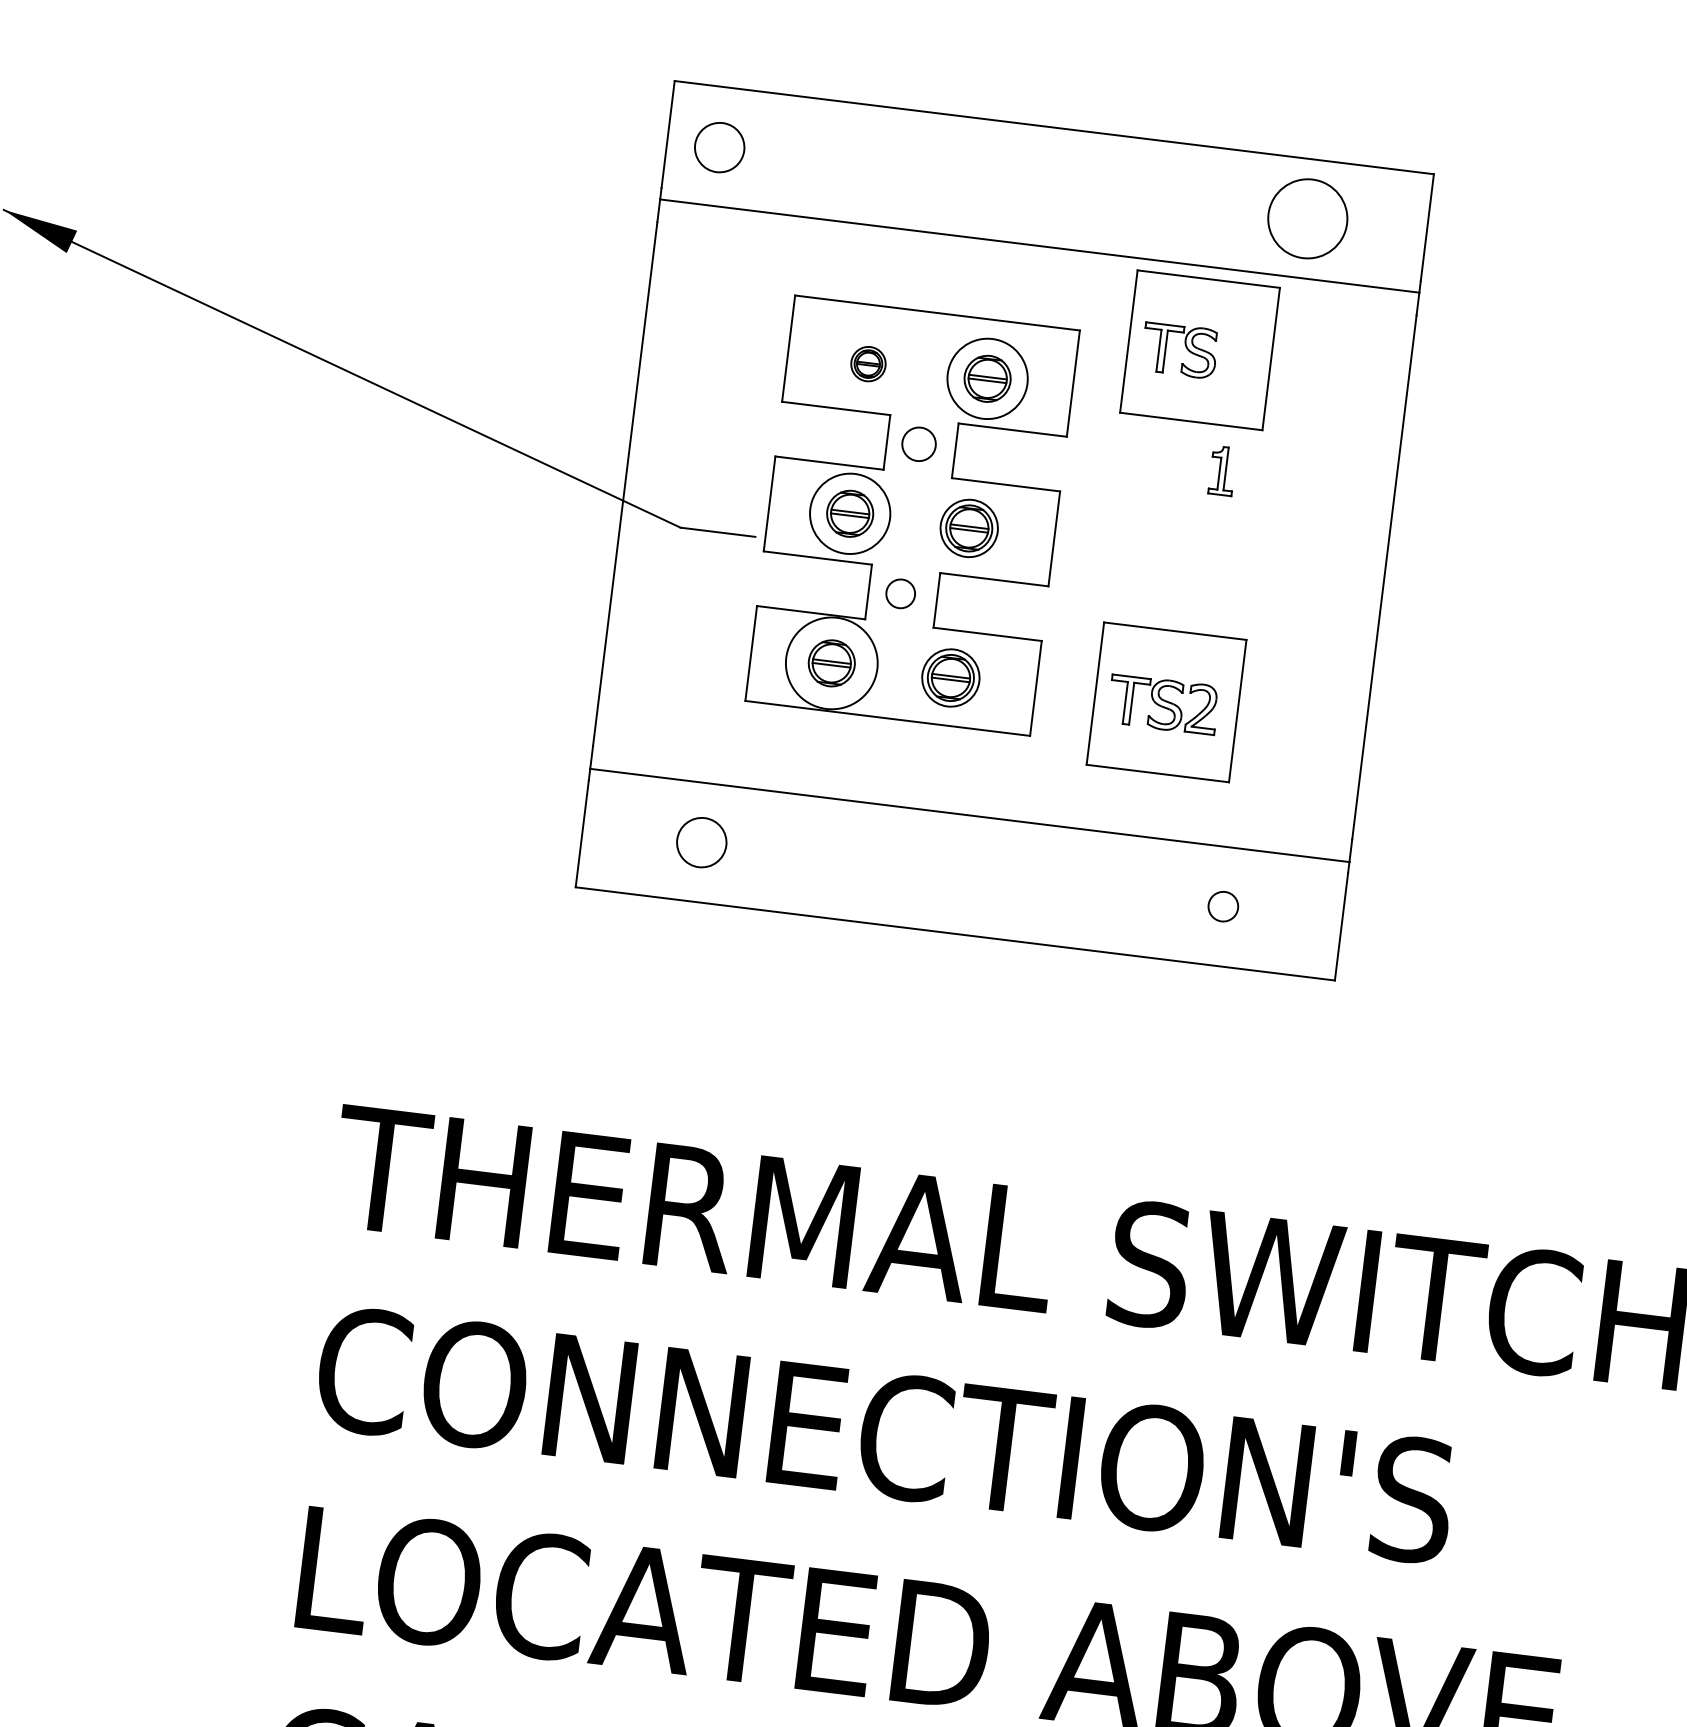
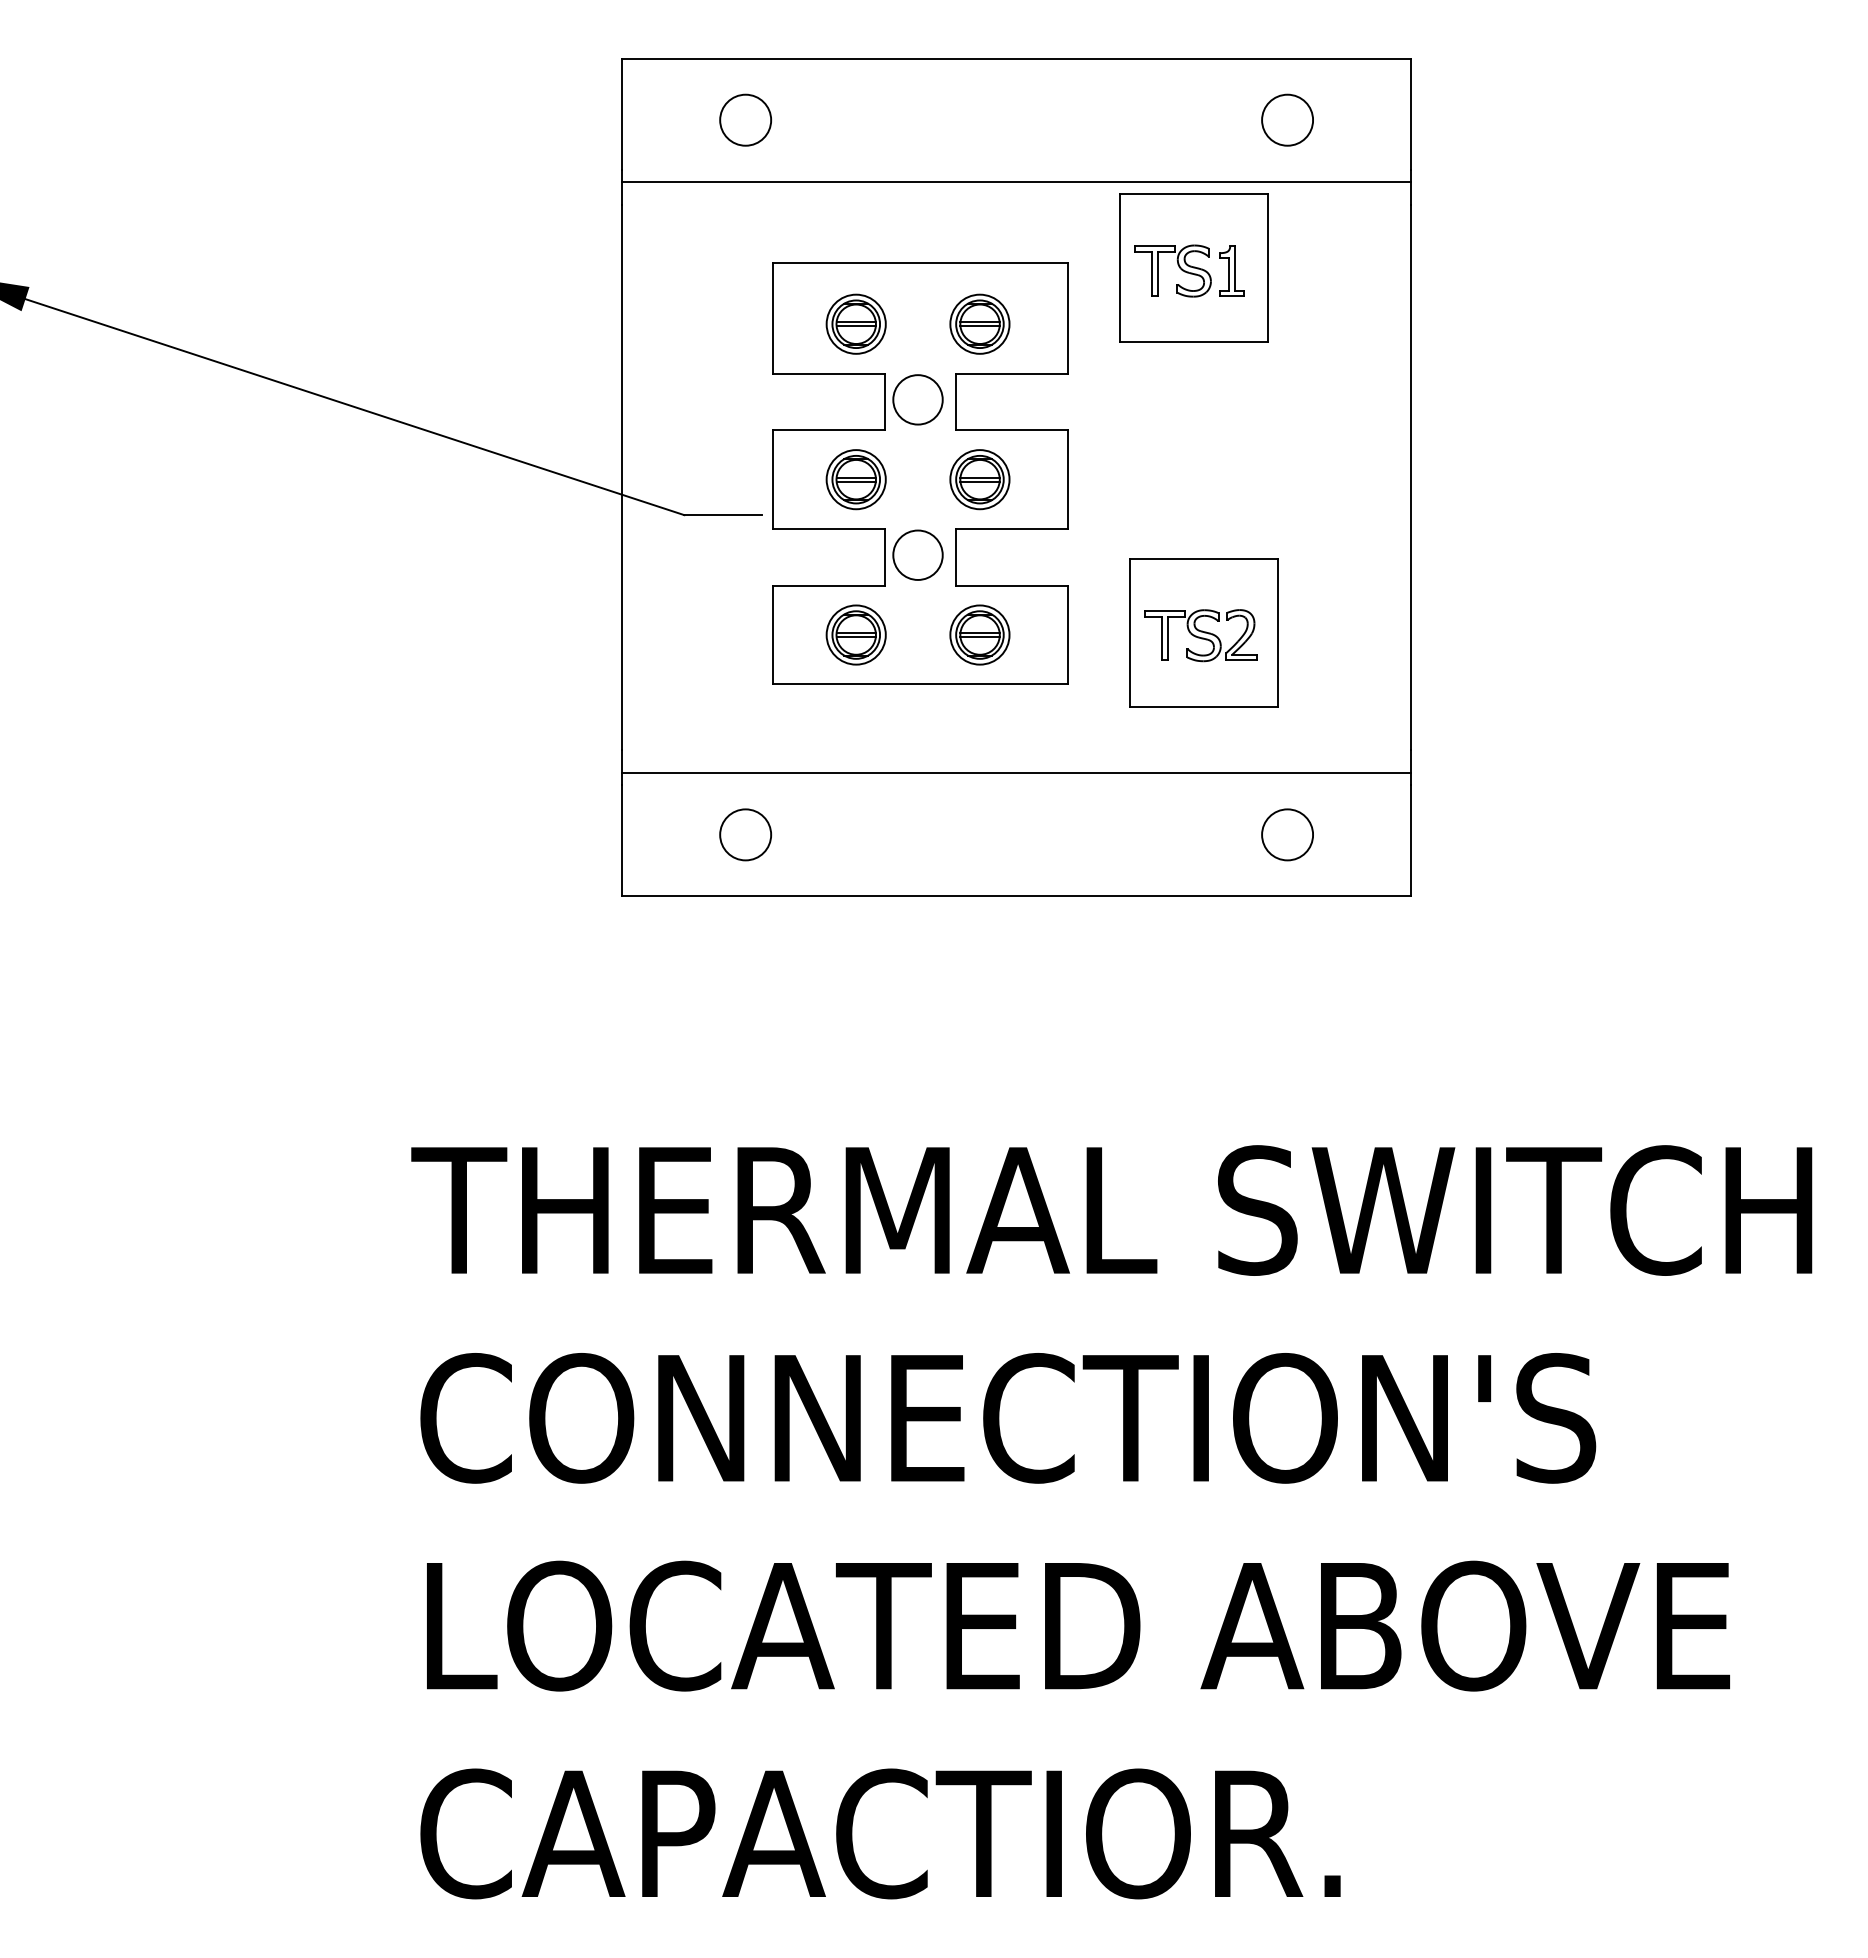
circle: (719, 146) -> (745, 119), moved
circle: (1307, 218) -> (1287, 119), size x0.62
part: (867, 363) -> (855, 323), size x1.67
circle: (987, 378) -> (979, 323), size x0.71
circle: (918, 443) -> (917, 399), size x1.43
part: (1222, 470) -> (1231, 270), moved
circle: (849, 513) -> (855, 479), size x0.71
circle: (900, 593) -> (917, 554), size x1.67
circle: (831, 662) -> (855, 634), size x0.62
circle: (1223, 906) -> (1287, 834), size x1.67

